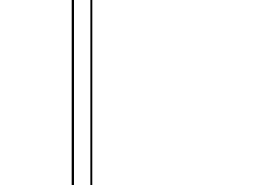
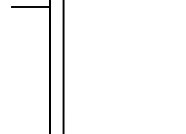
line: (45, 5) -> (30, 6), added

